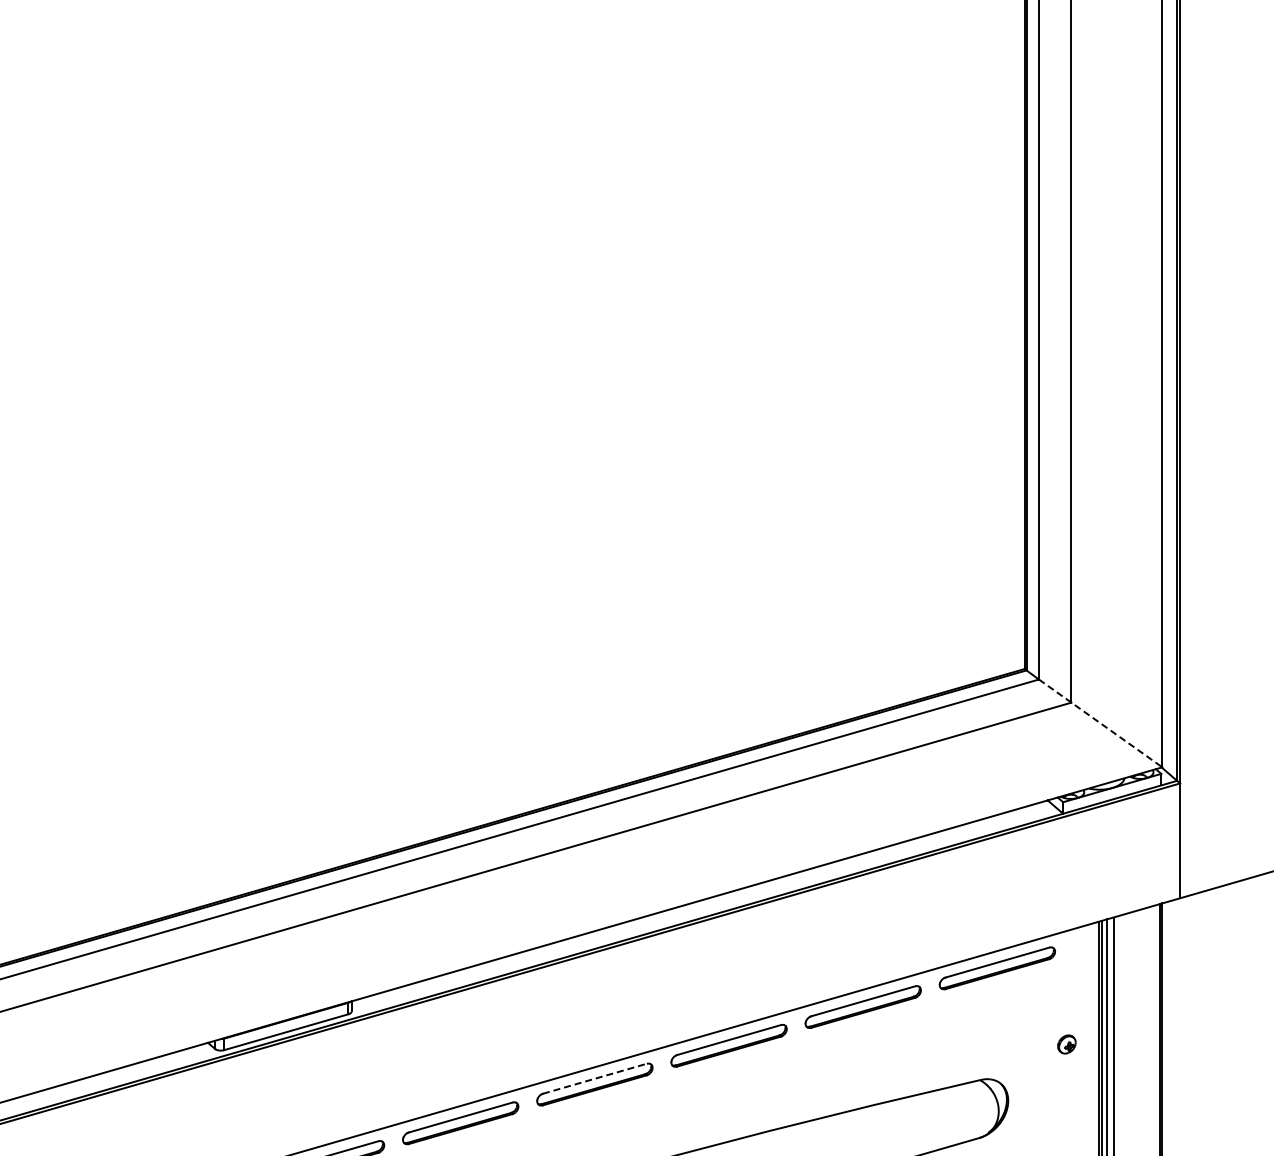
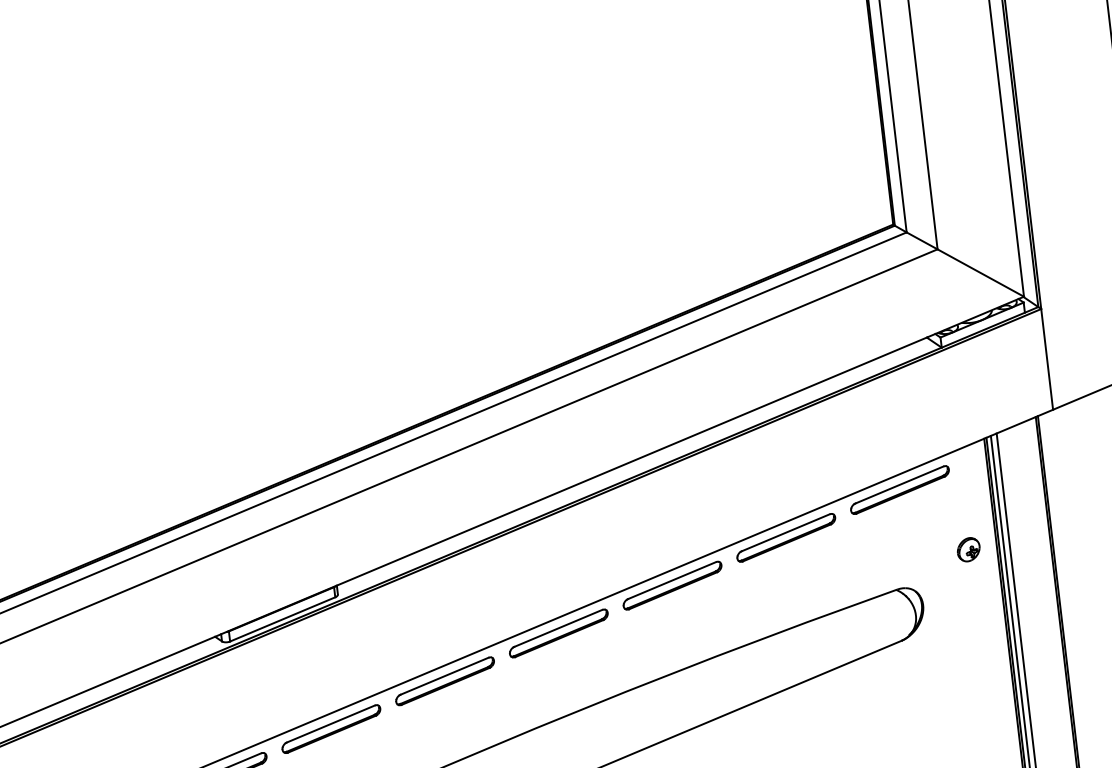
line: (1100, 723) -> (965, 264), dashed -> solid
part: (1066, 1044) -> (968, 549), size x1.43
line: (595, 1078) -> (558, 628), dashed -> solid

